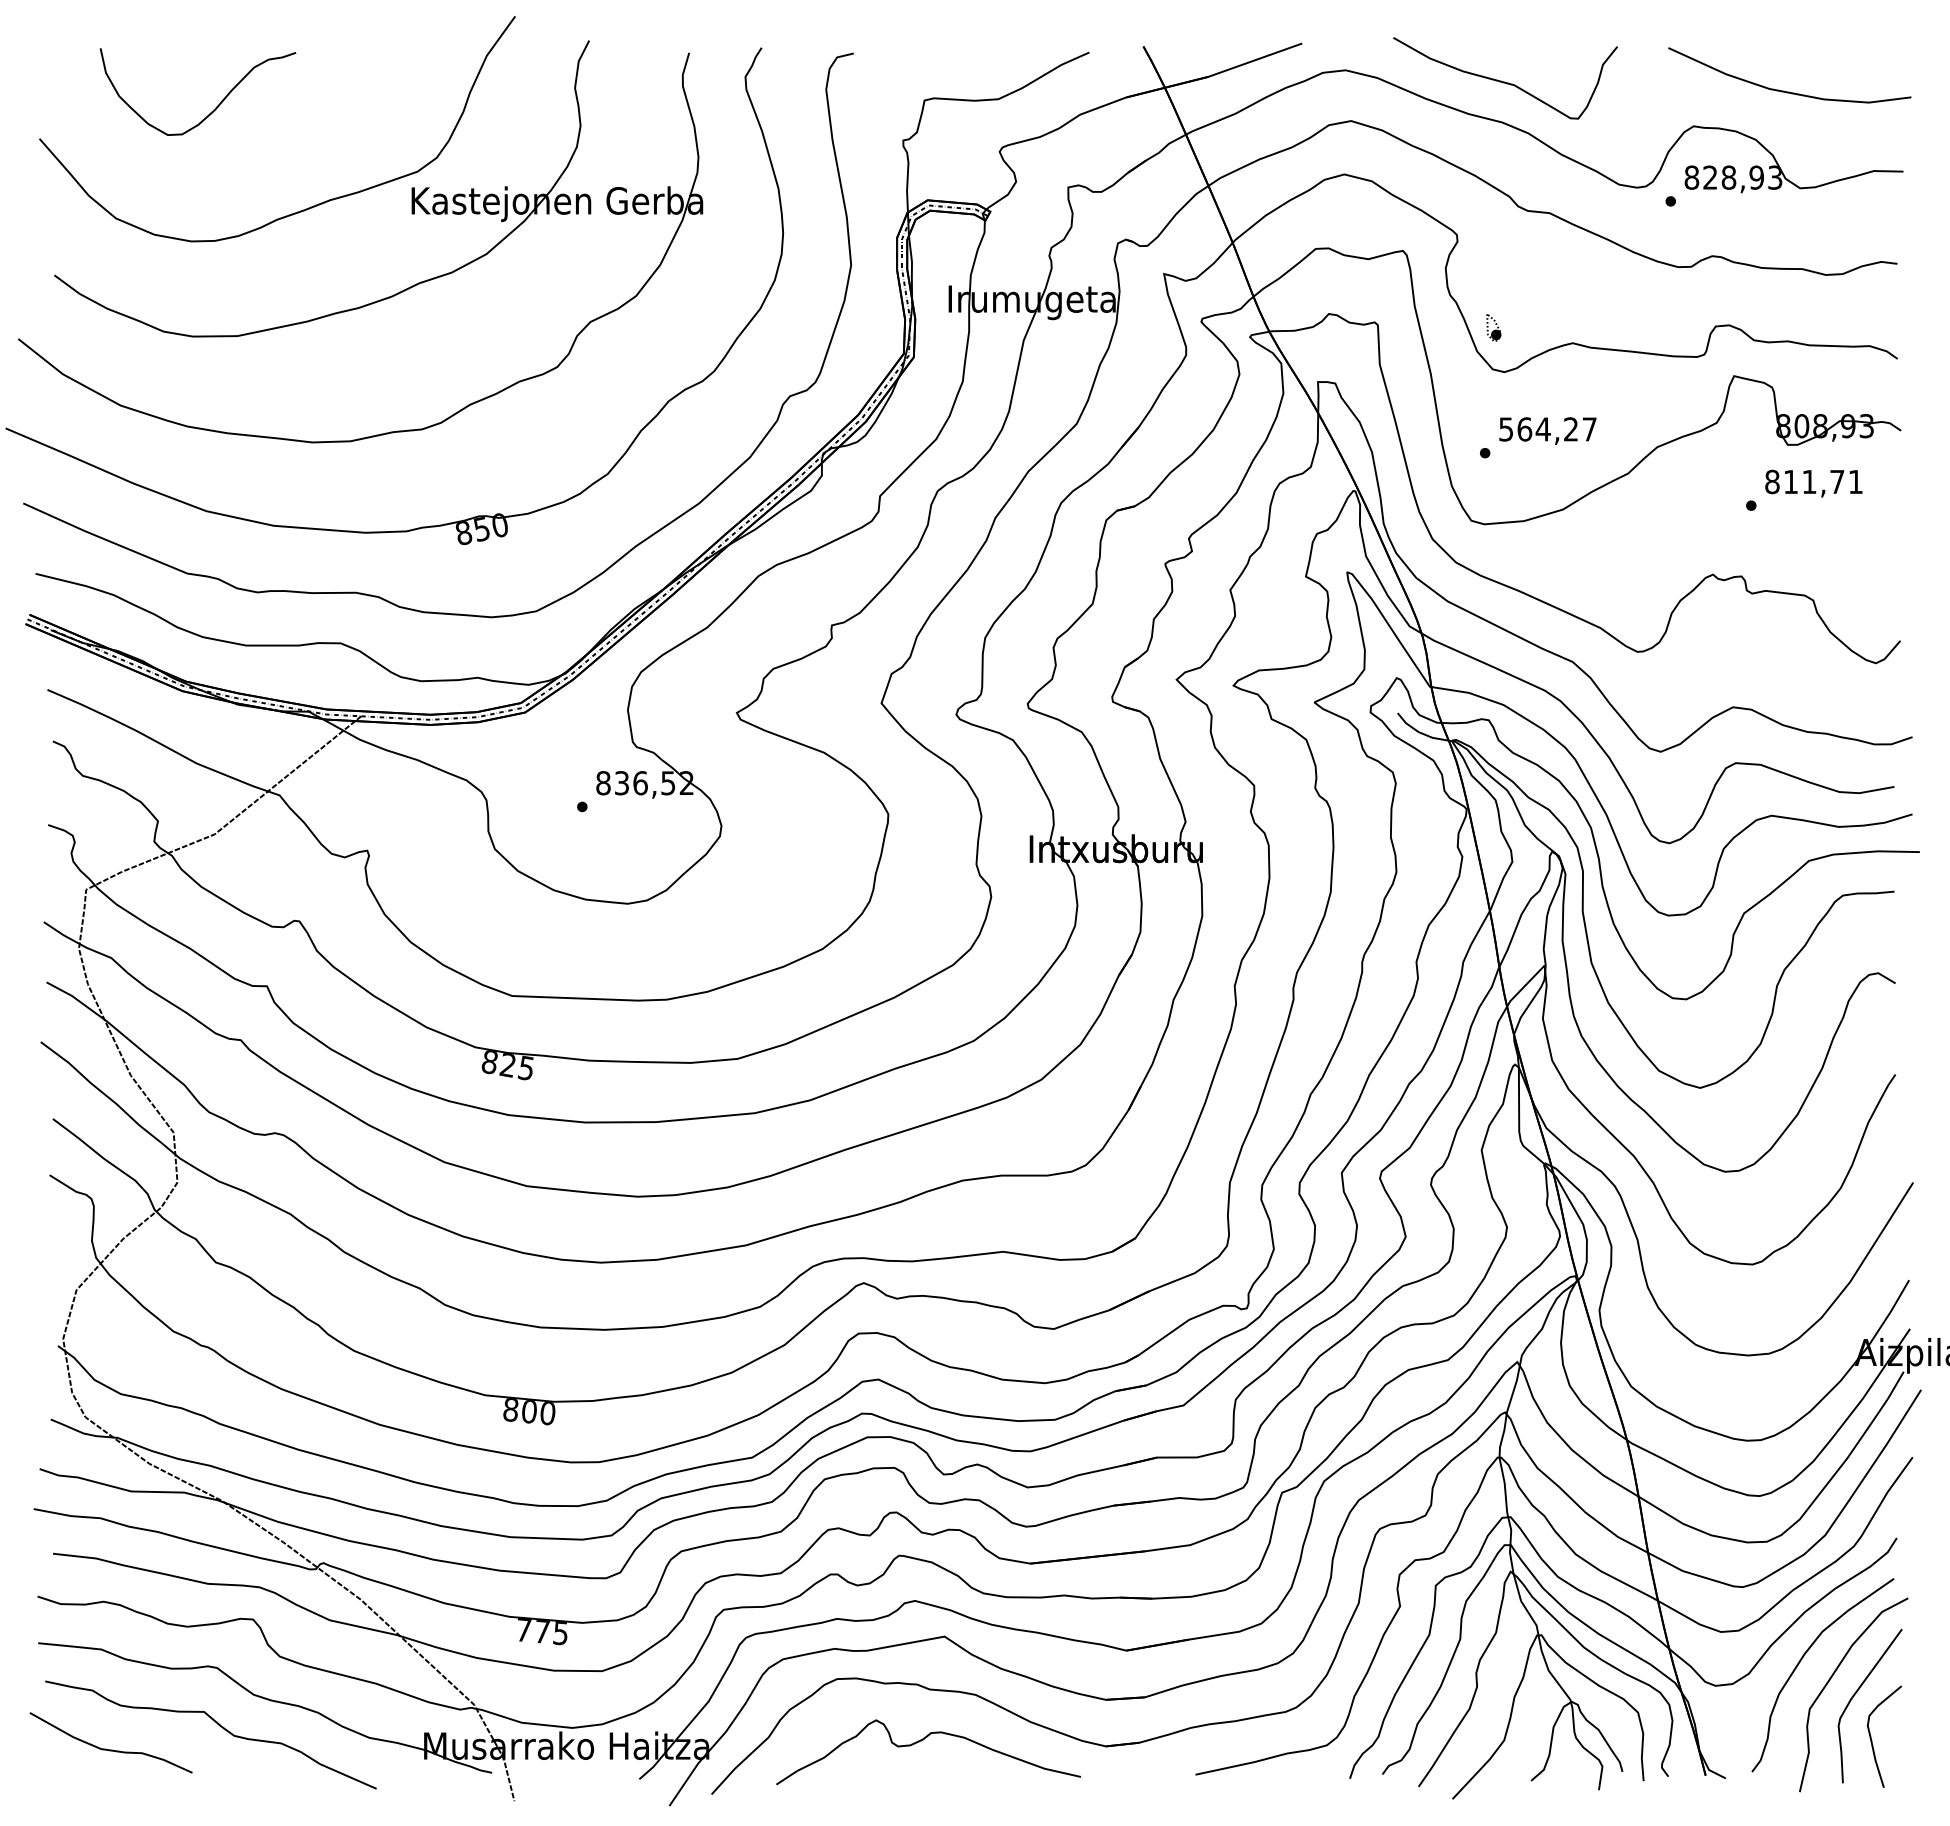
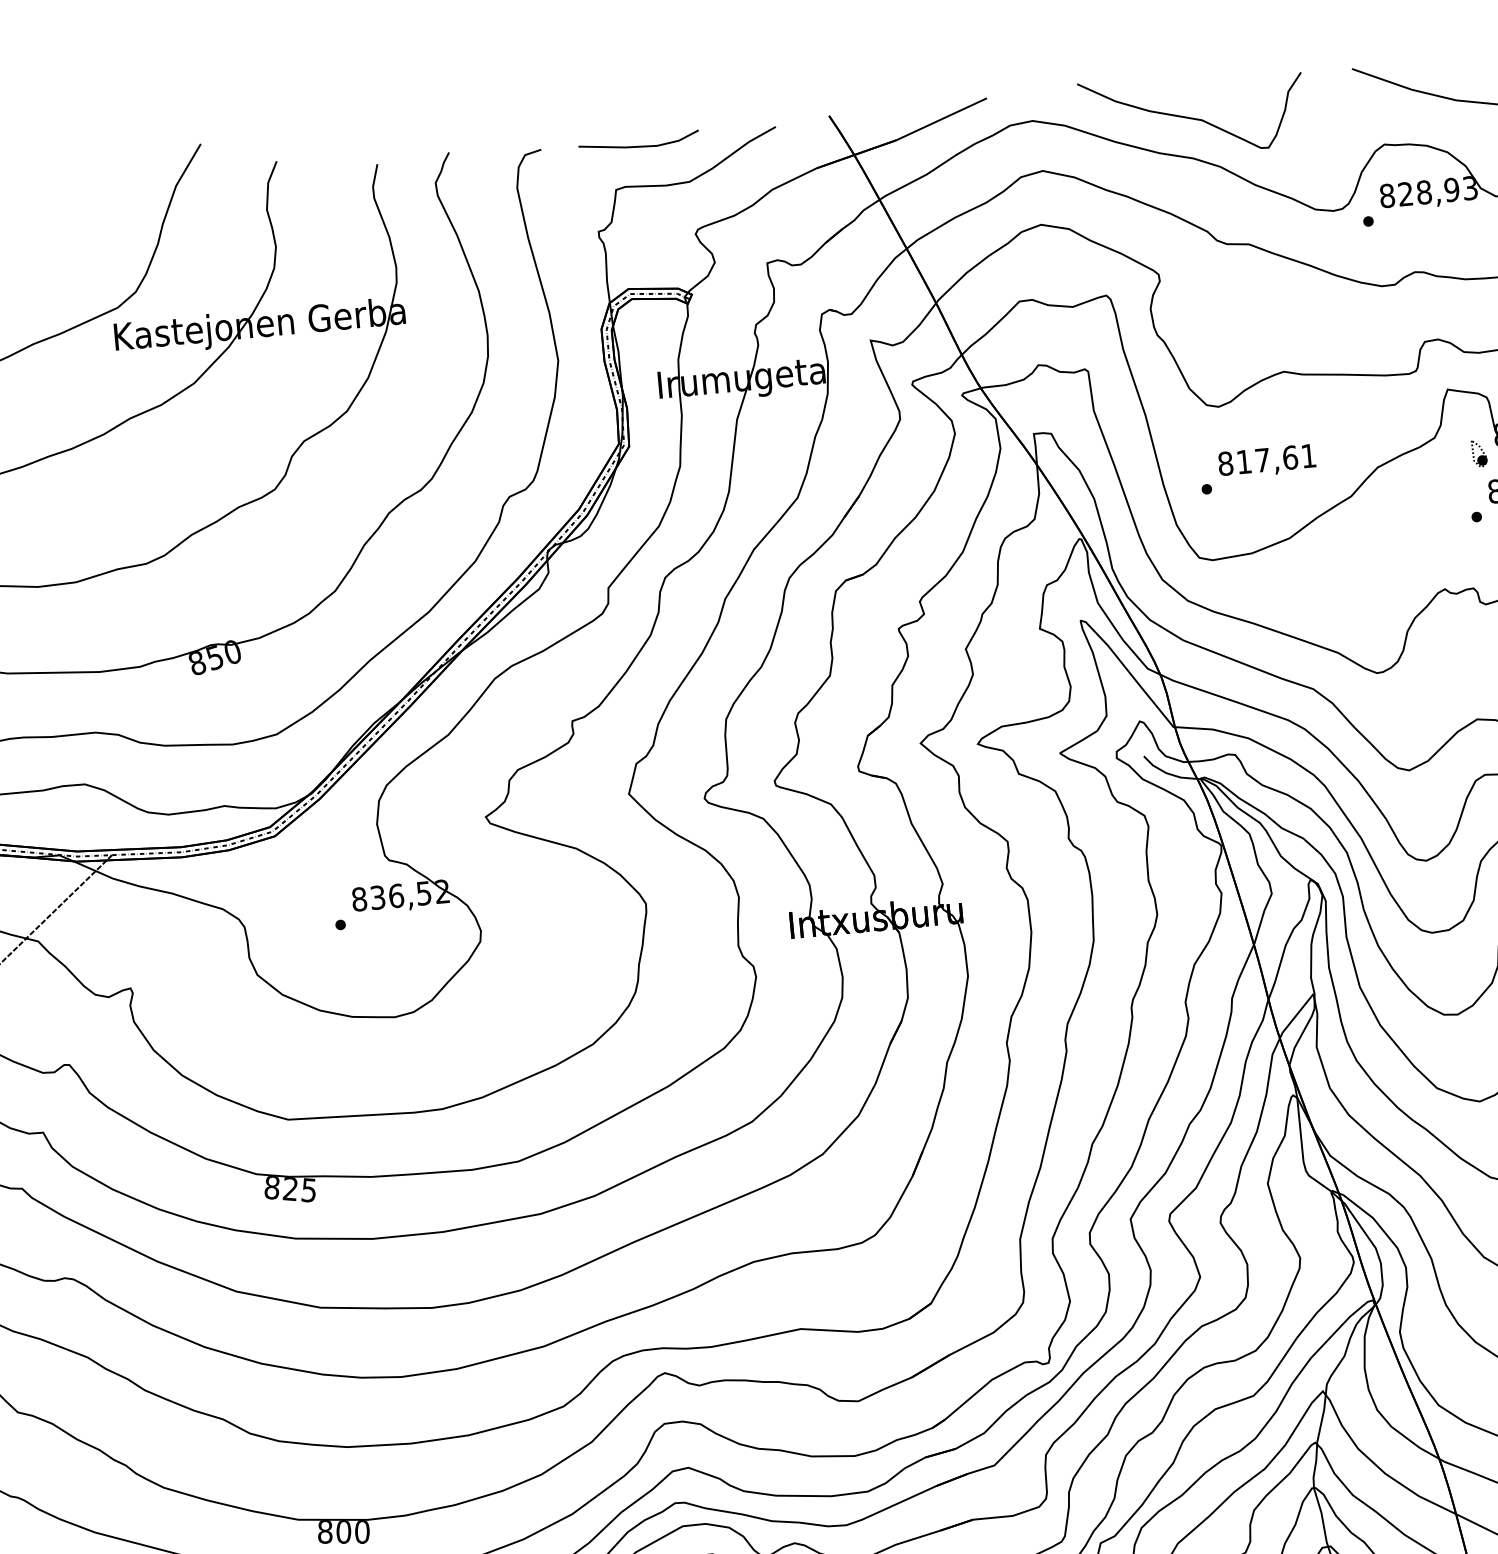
line: (951, 58) -> (639, 145), added
part: (1493, 327) -> (1479, 453), moved
text: (1547, 429) -> (1266, 459), 564,27 -> 817,61

